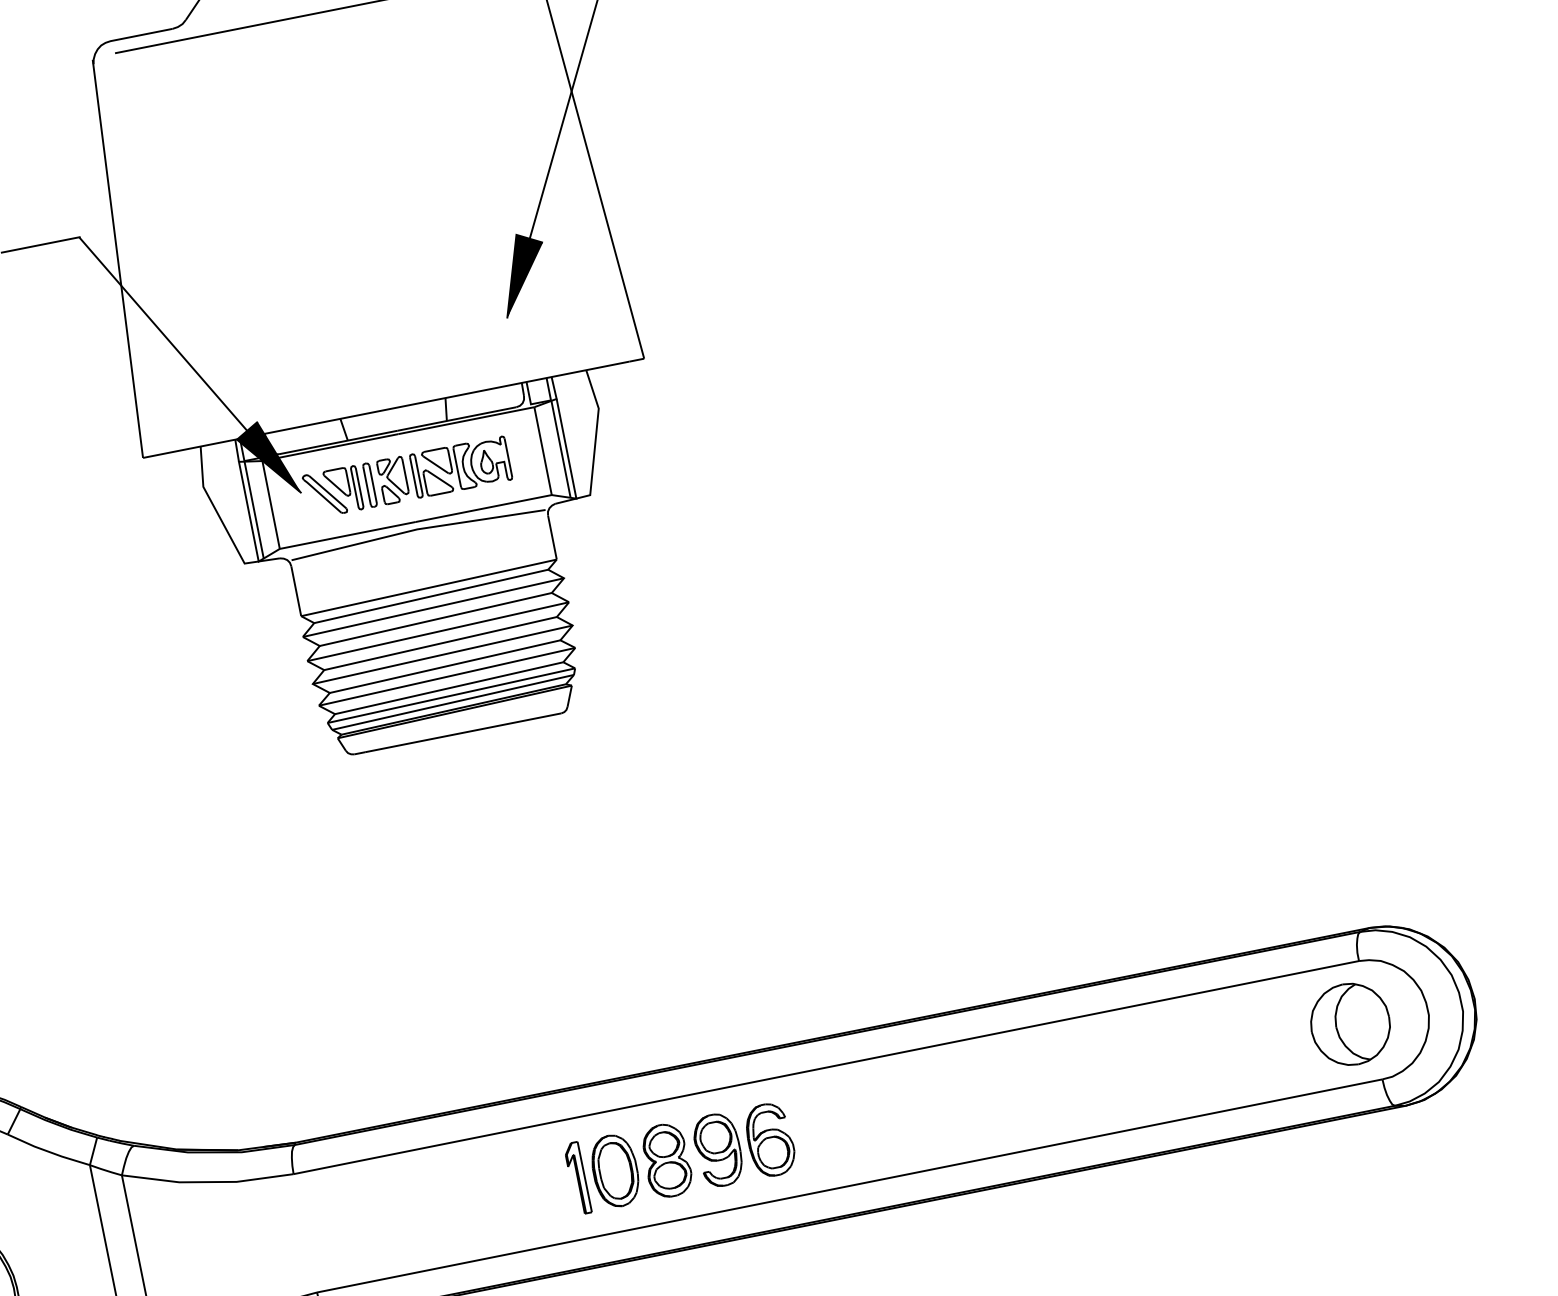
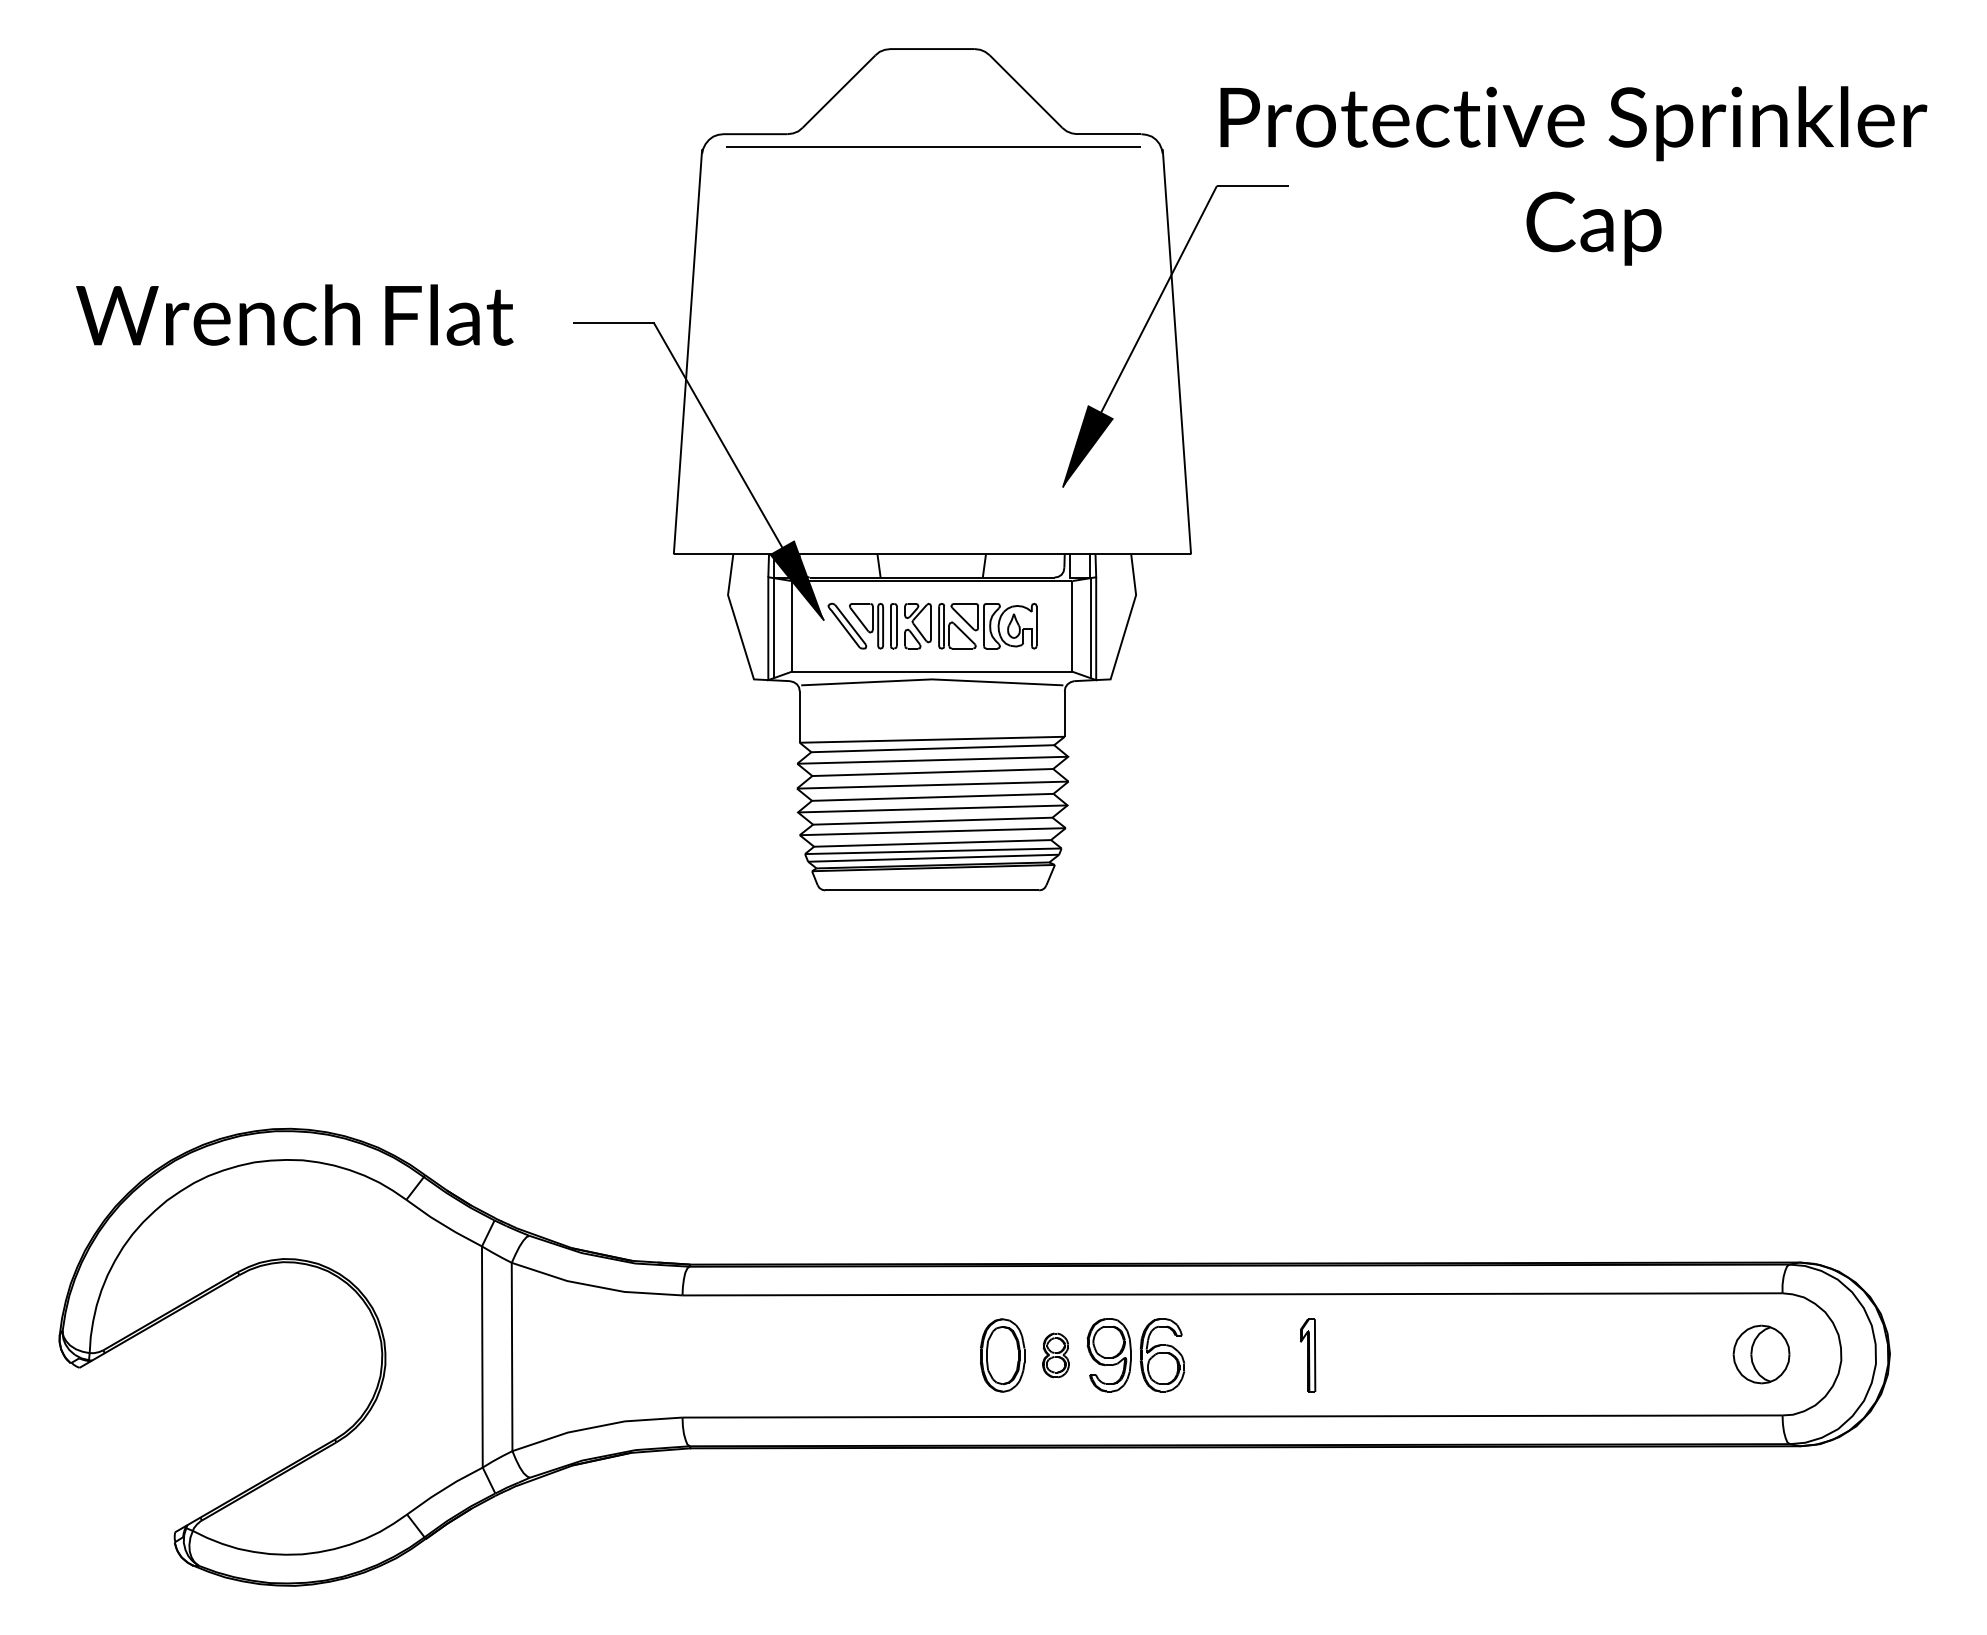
part: (1350, 1024) -> (1761, 1354), size x0.7
part: (666, 1160) -> (1055, 1355), size x0.6
part: (578, 1178) -> (1308, 1355), moved

